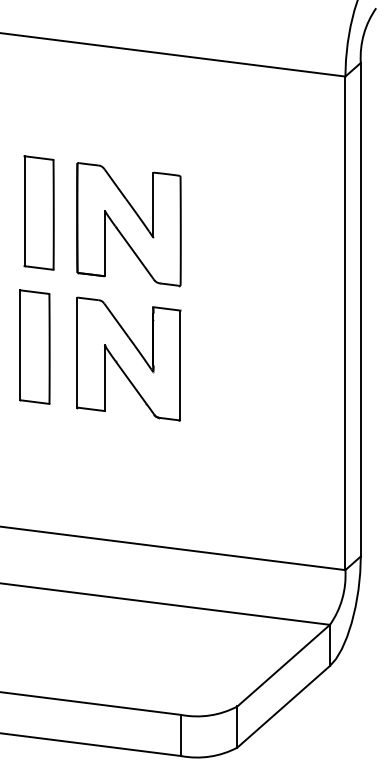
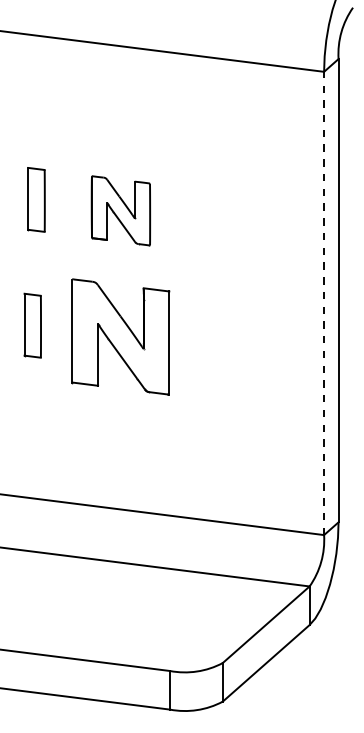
part: (38, 212) -> (36, 199), size x0.6
part: (128, 224) -> (120, 210), size x0.6
line: (345, 323) -> (324, 303), solid -> dashed
part: (34, 346) -> (32, 325), size x0.6

